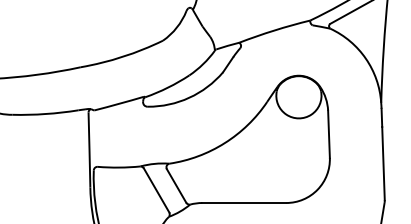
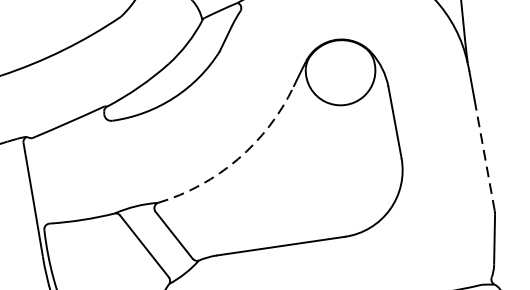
arc: (224, 143) -> (237, 159), solid -> dashed
line: (383, 163) -> (484, 154), solid -> dashed

